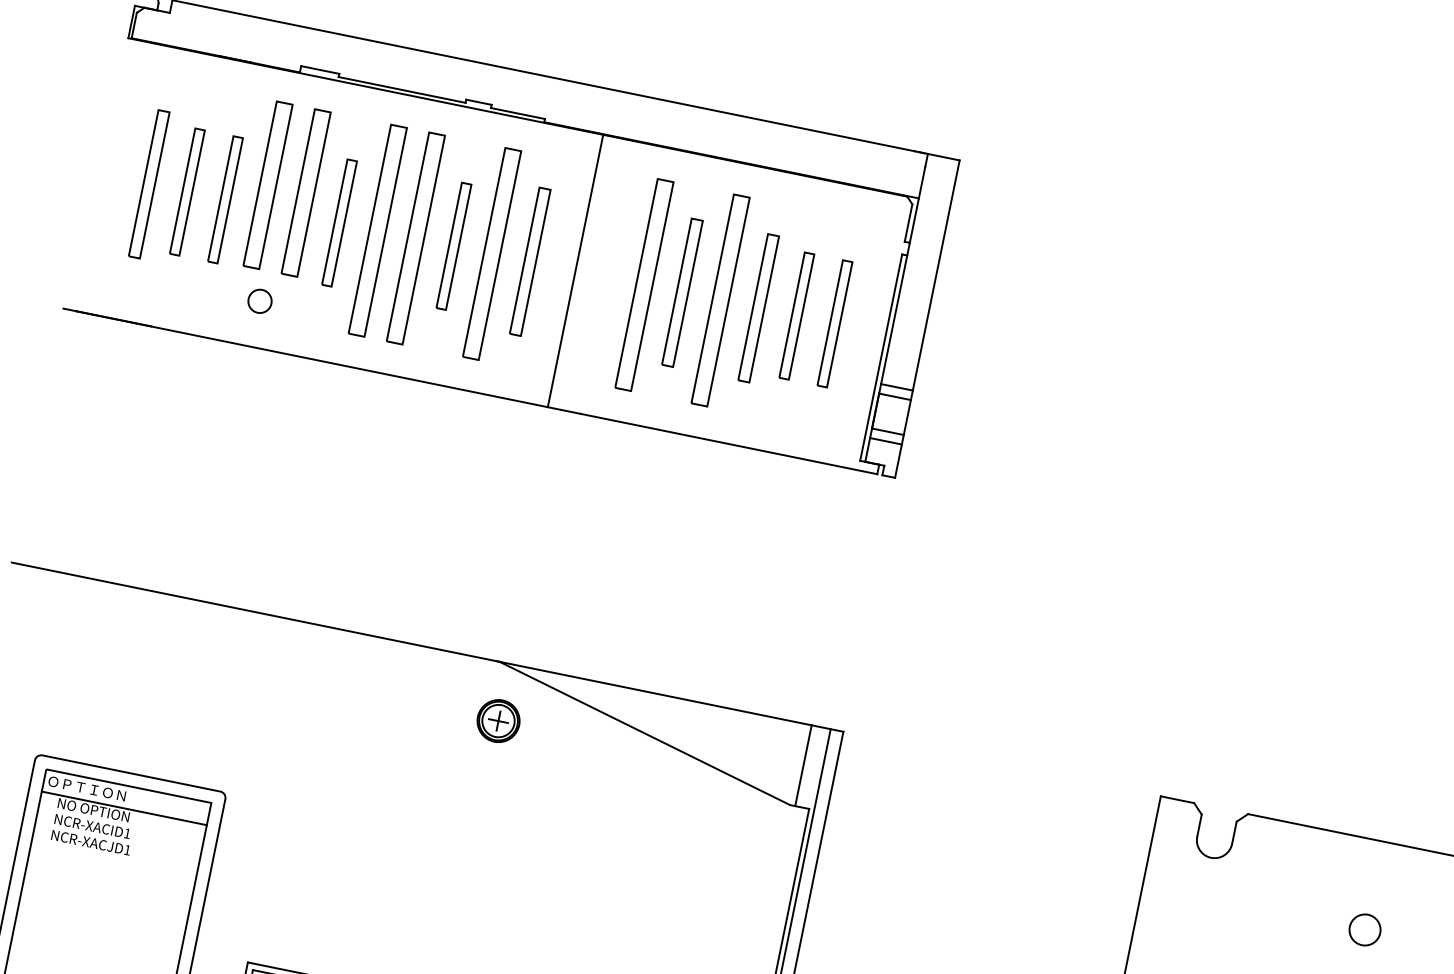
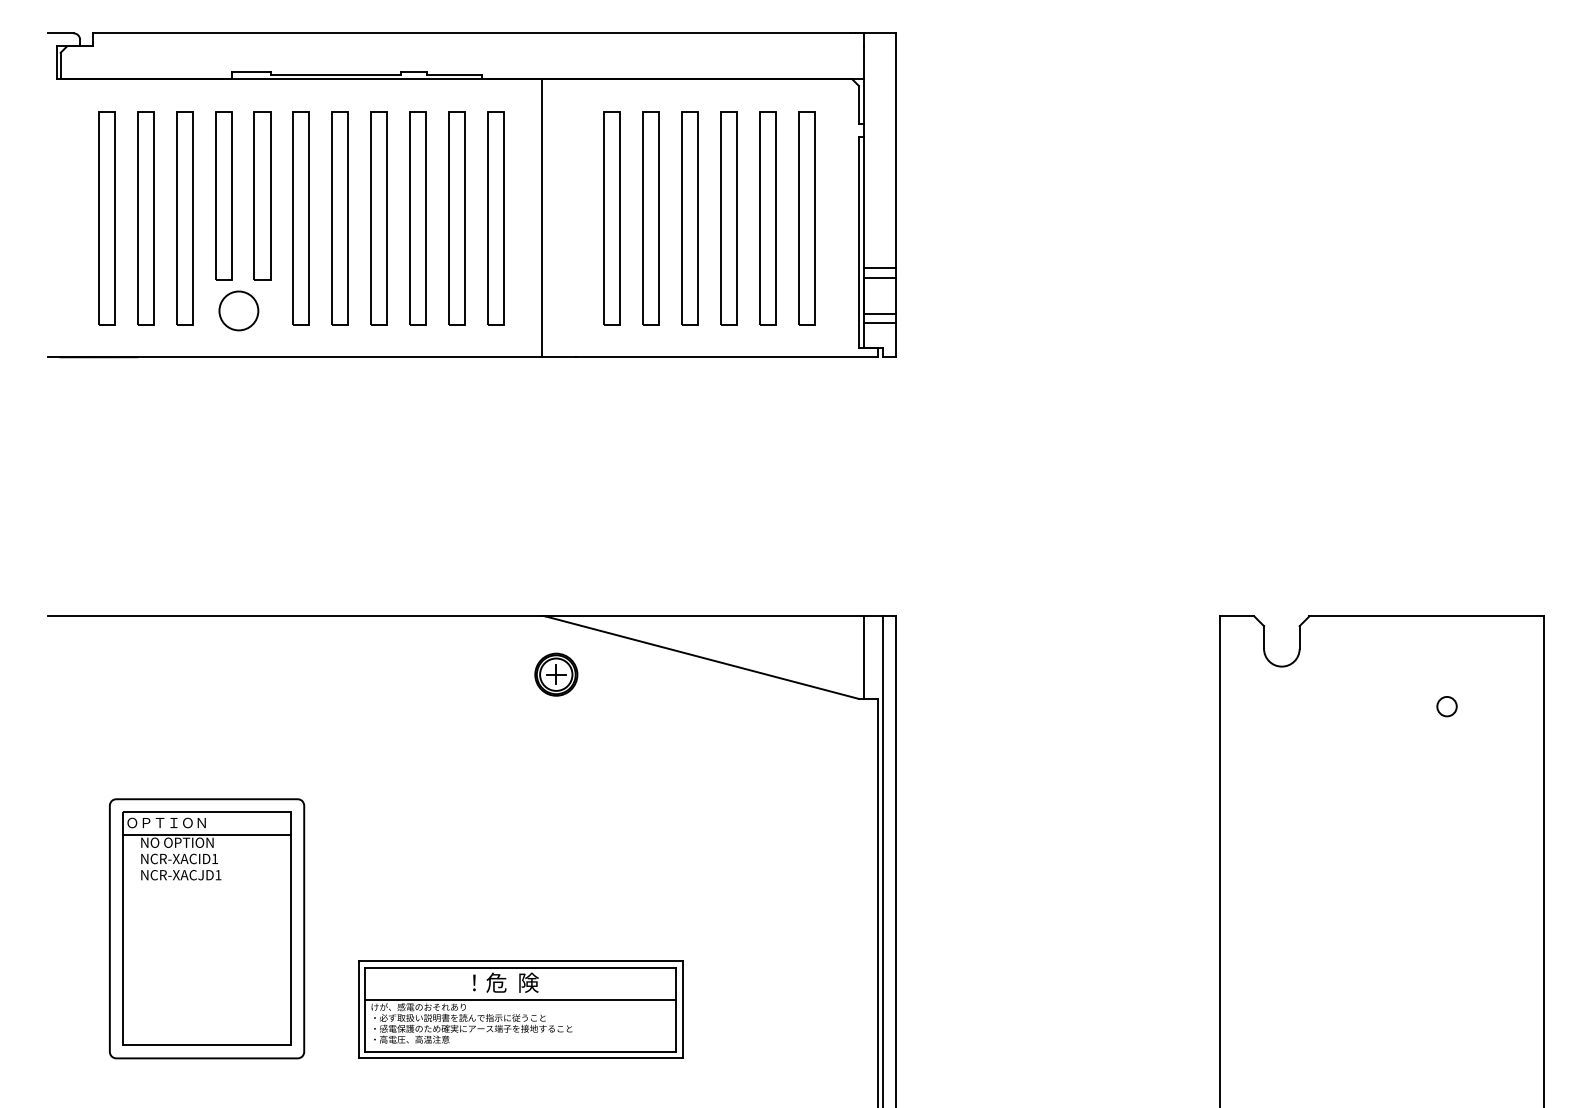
part: (148, 184) -> (106, 218), size x1.43
part: (186, 192) -> (145, 218), size x1.67
part: (225, 199) -> (184, 218), size x1.67
part: (338, 223) -> (300, 218), size x1.67
part: (453, 246) -> (417, 218), size x1.67
part: (529, 261) -> (495, 218), size x1.43
part: (681, 292) -> (650, 218), size x1.43
circle: (259, 300) -> (238, 310), size x1.67
part: (758, 308) -> (728, 218), size x1.43
part: (796, 316) -> (767, 218), size x1.67
part: (834, 323) -> (806, 218), size x1.67
circle: (1364, 929) -> (1446, 706), size x0.62

